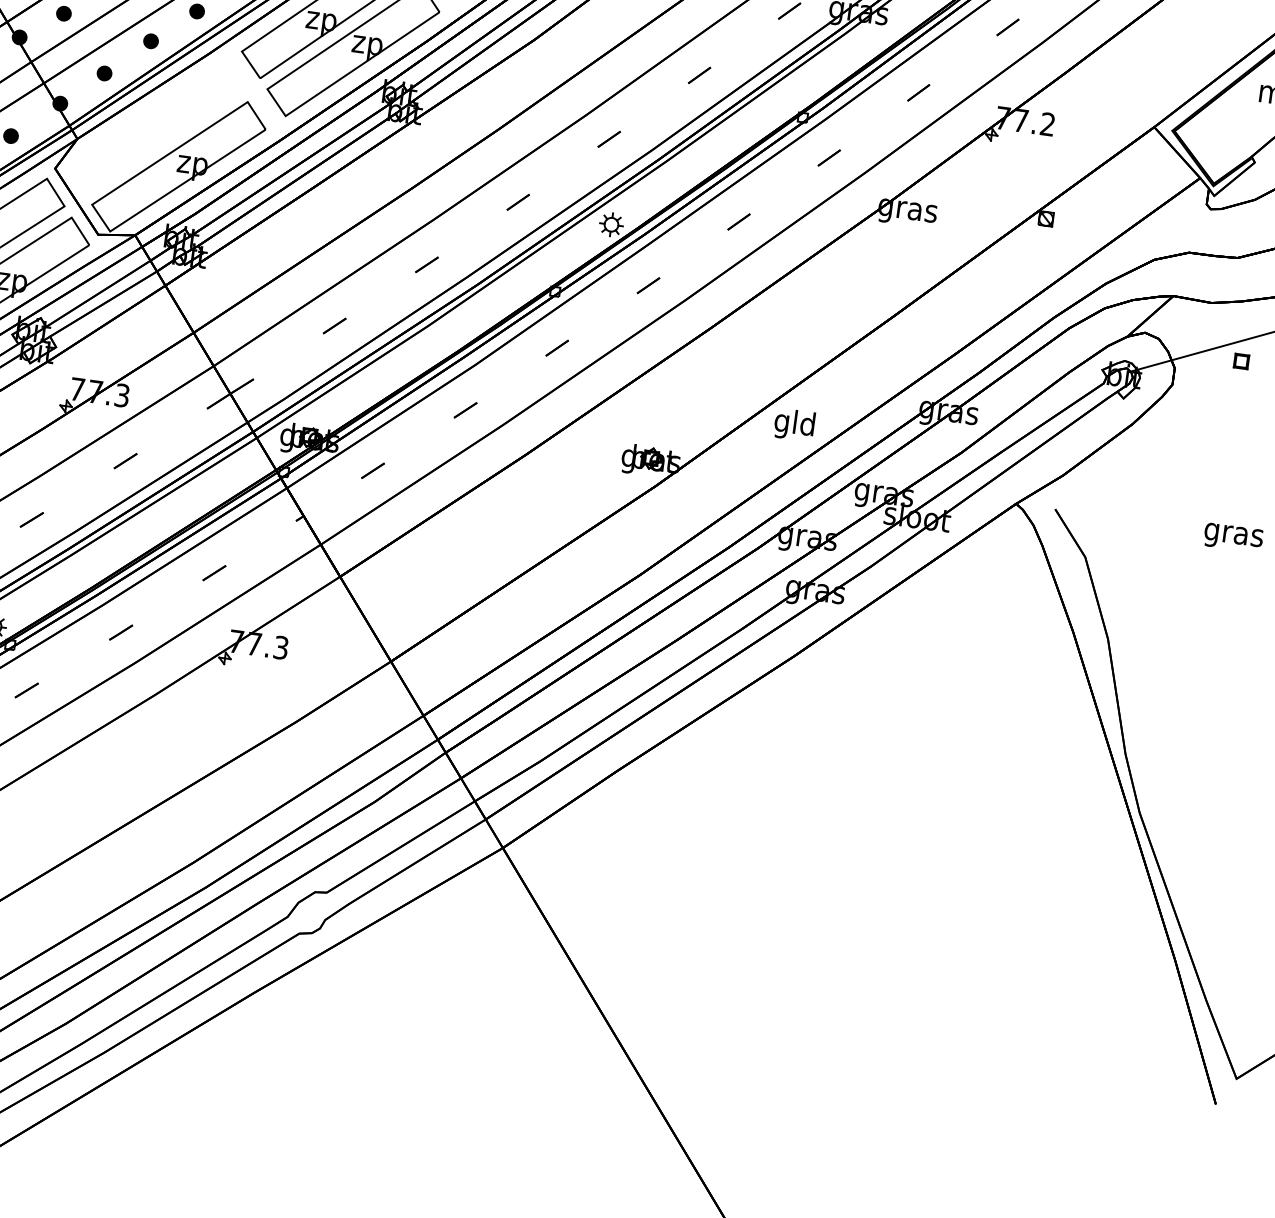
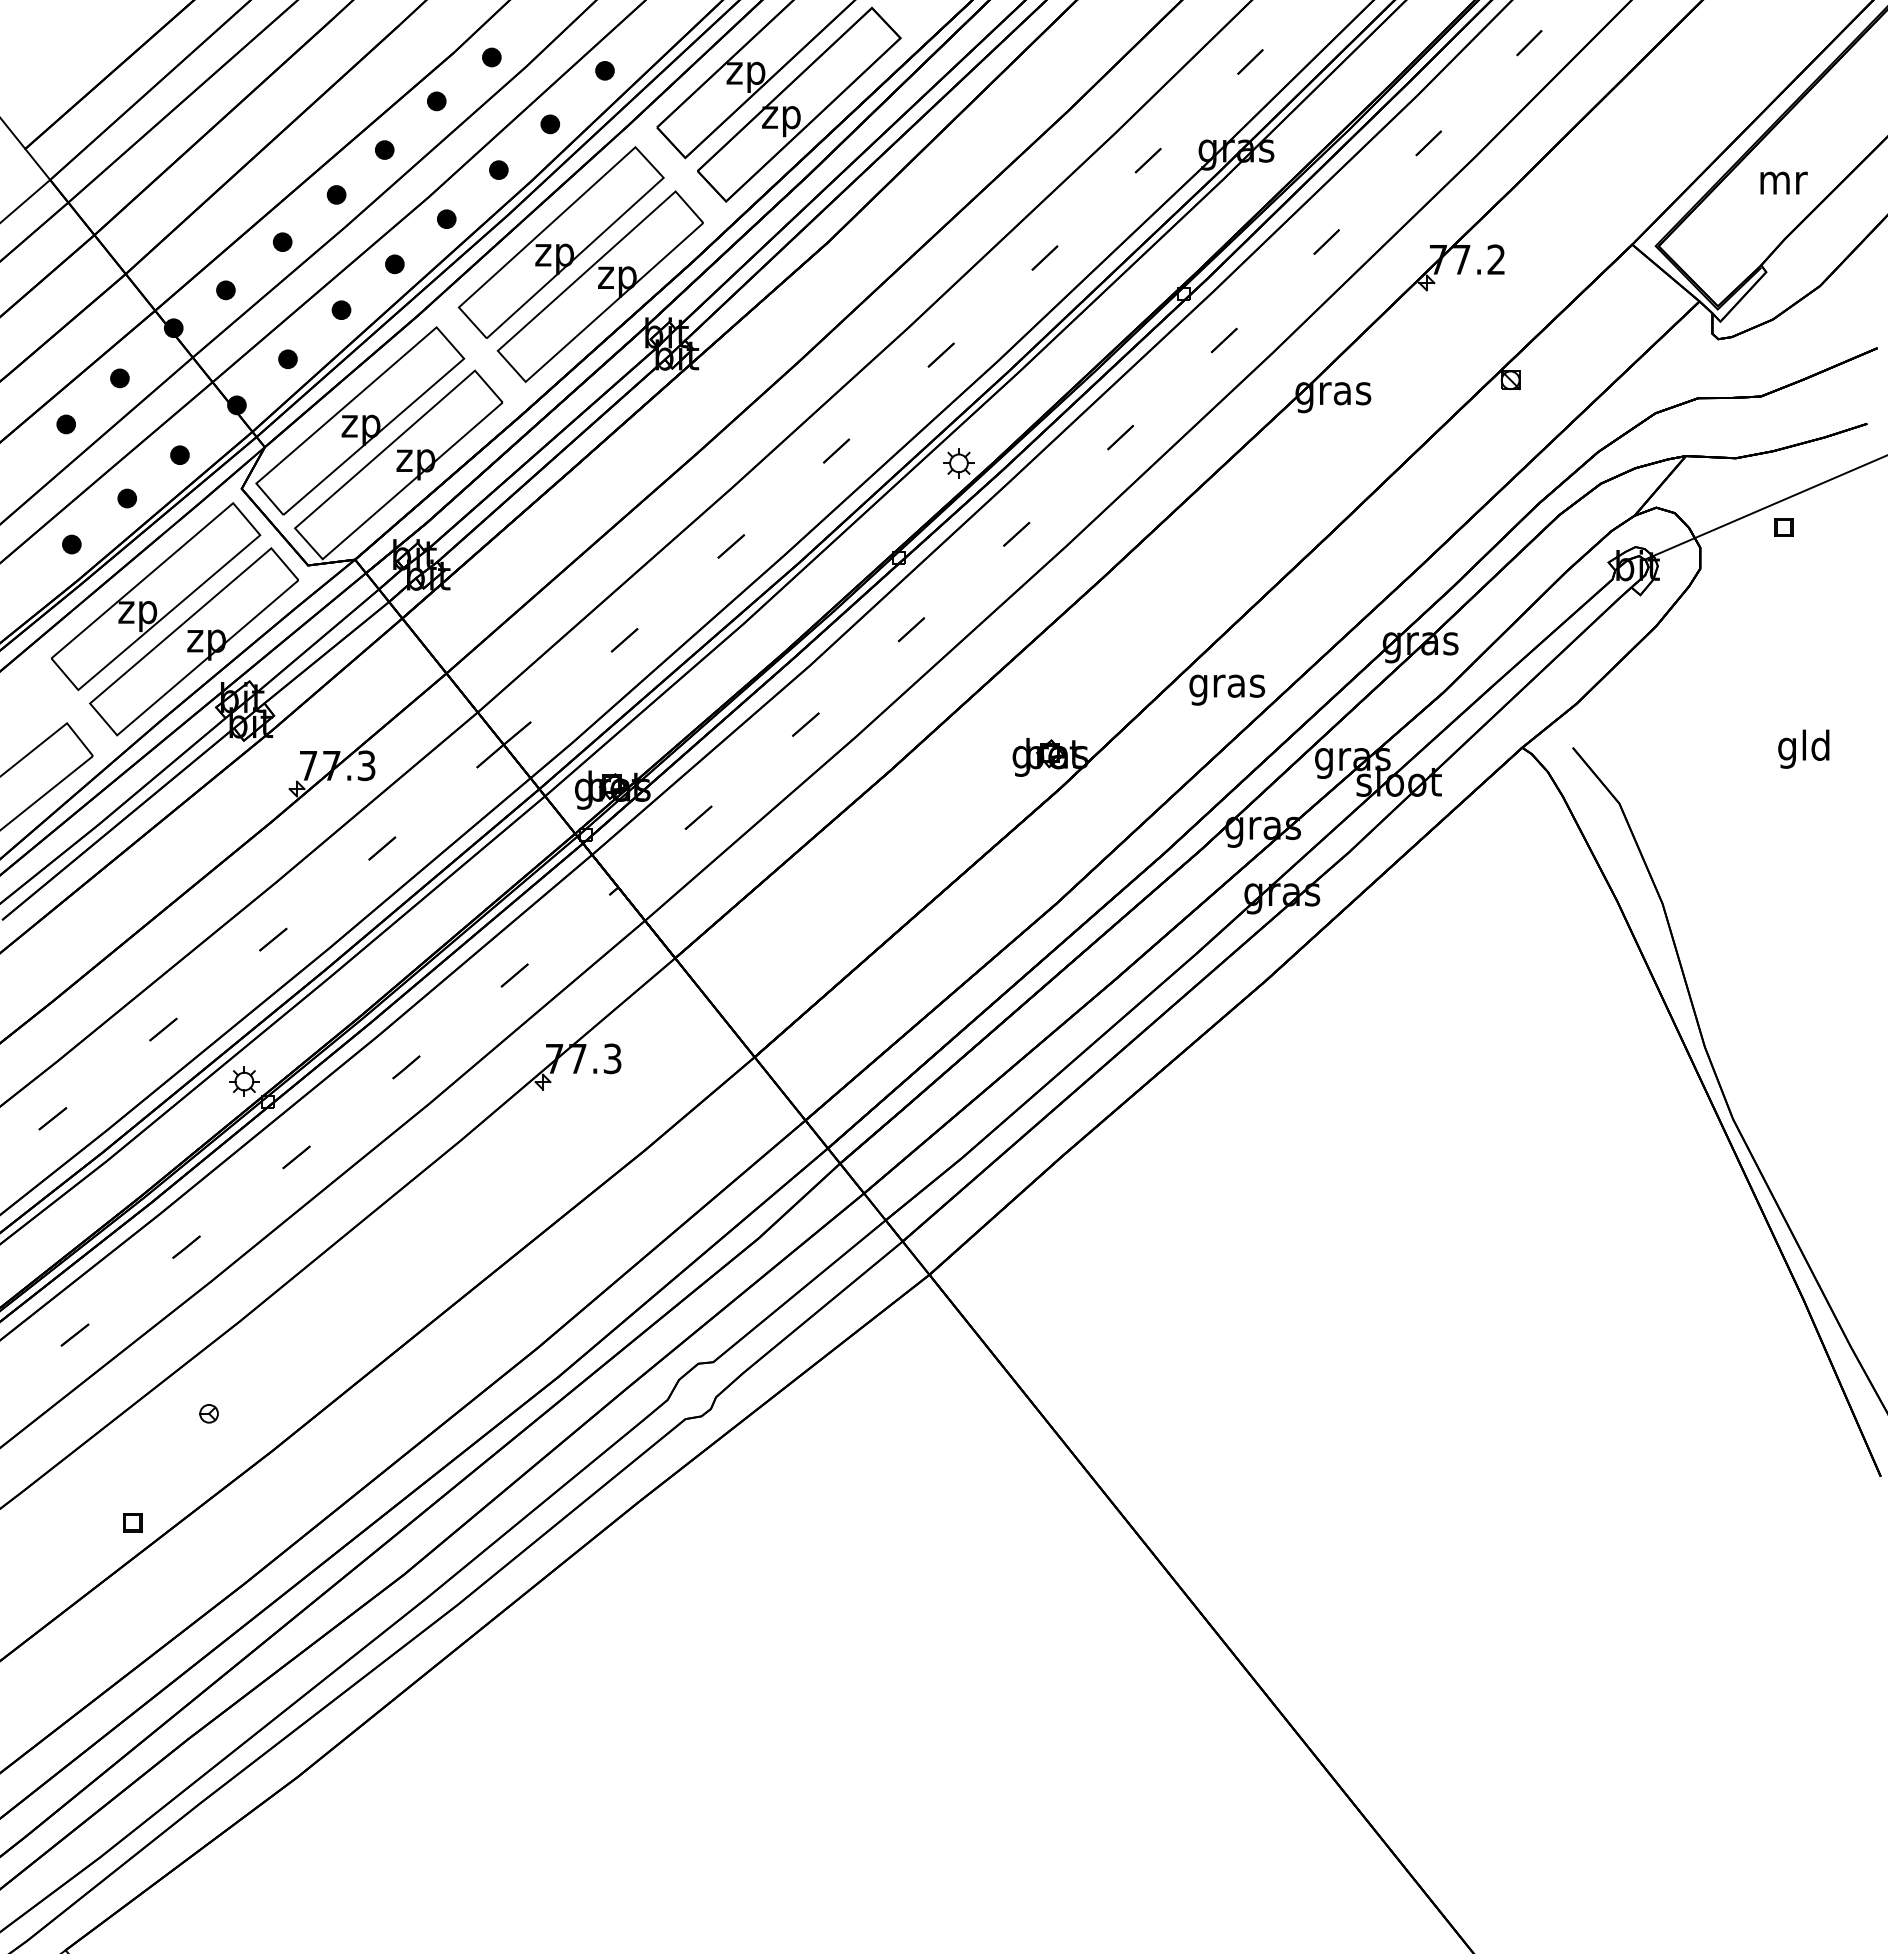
part: (154, 128) -> (360, 420), added
text: (795, 424) -> (1227, 685), gld -> gras
text: (1234, 534) -> (1804, 748), gras -> gld

